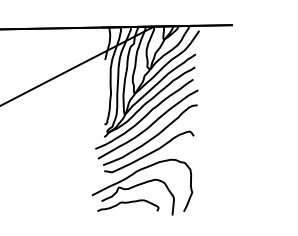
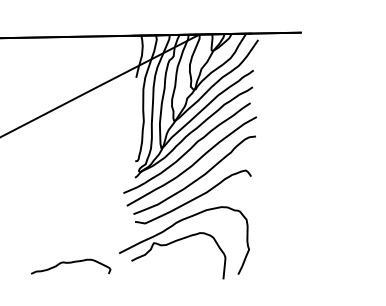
part: (128, 205) -> (71, 266), moved

